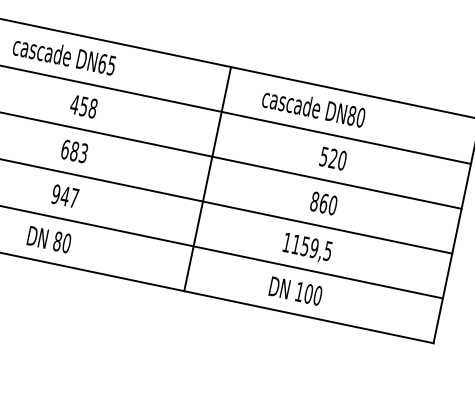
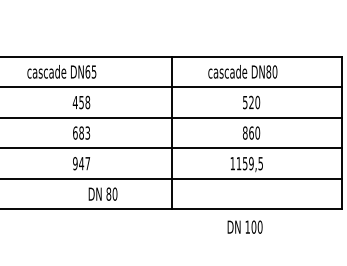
text: (313, 107) -> (242, 71), moved
text: (48, 238) -> (102, 193), moved
text: (295, 290) -> (244, 226), moved

